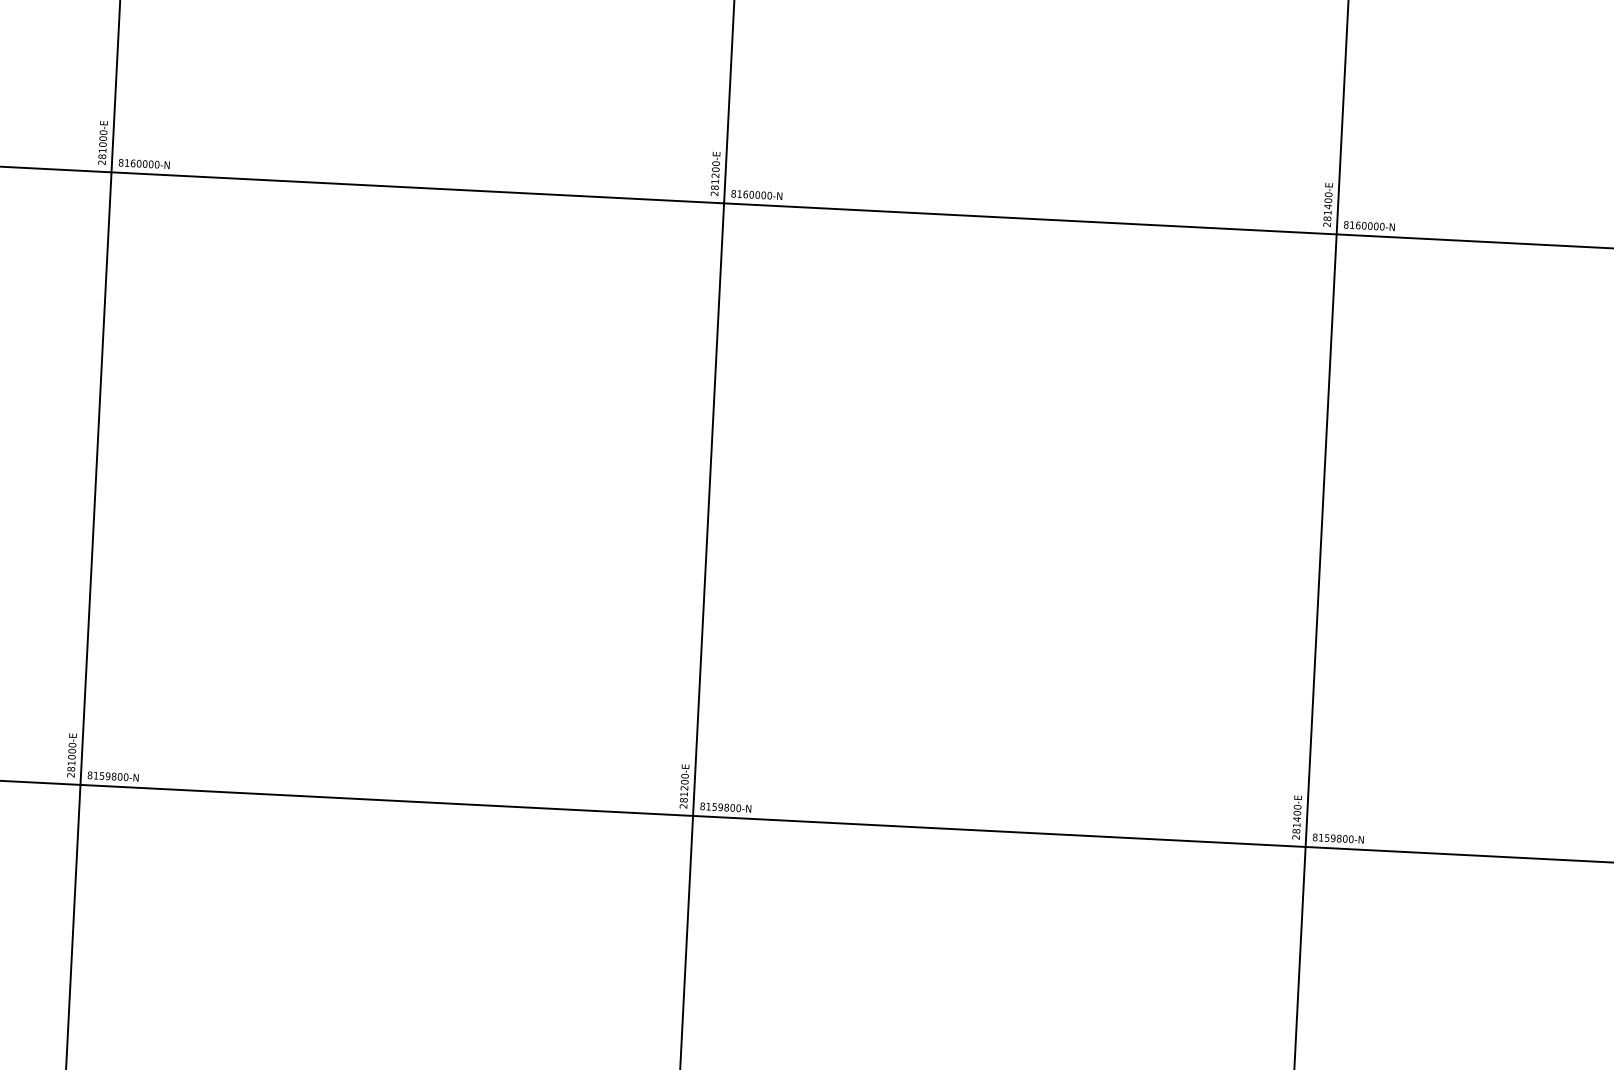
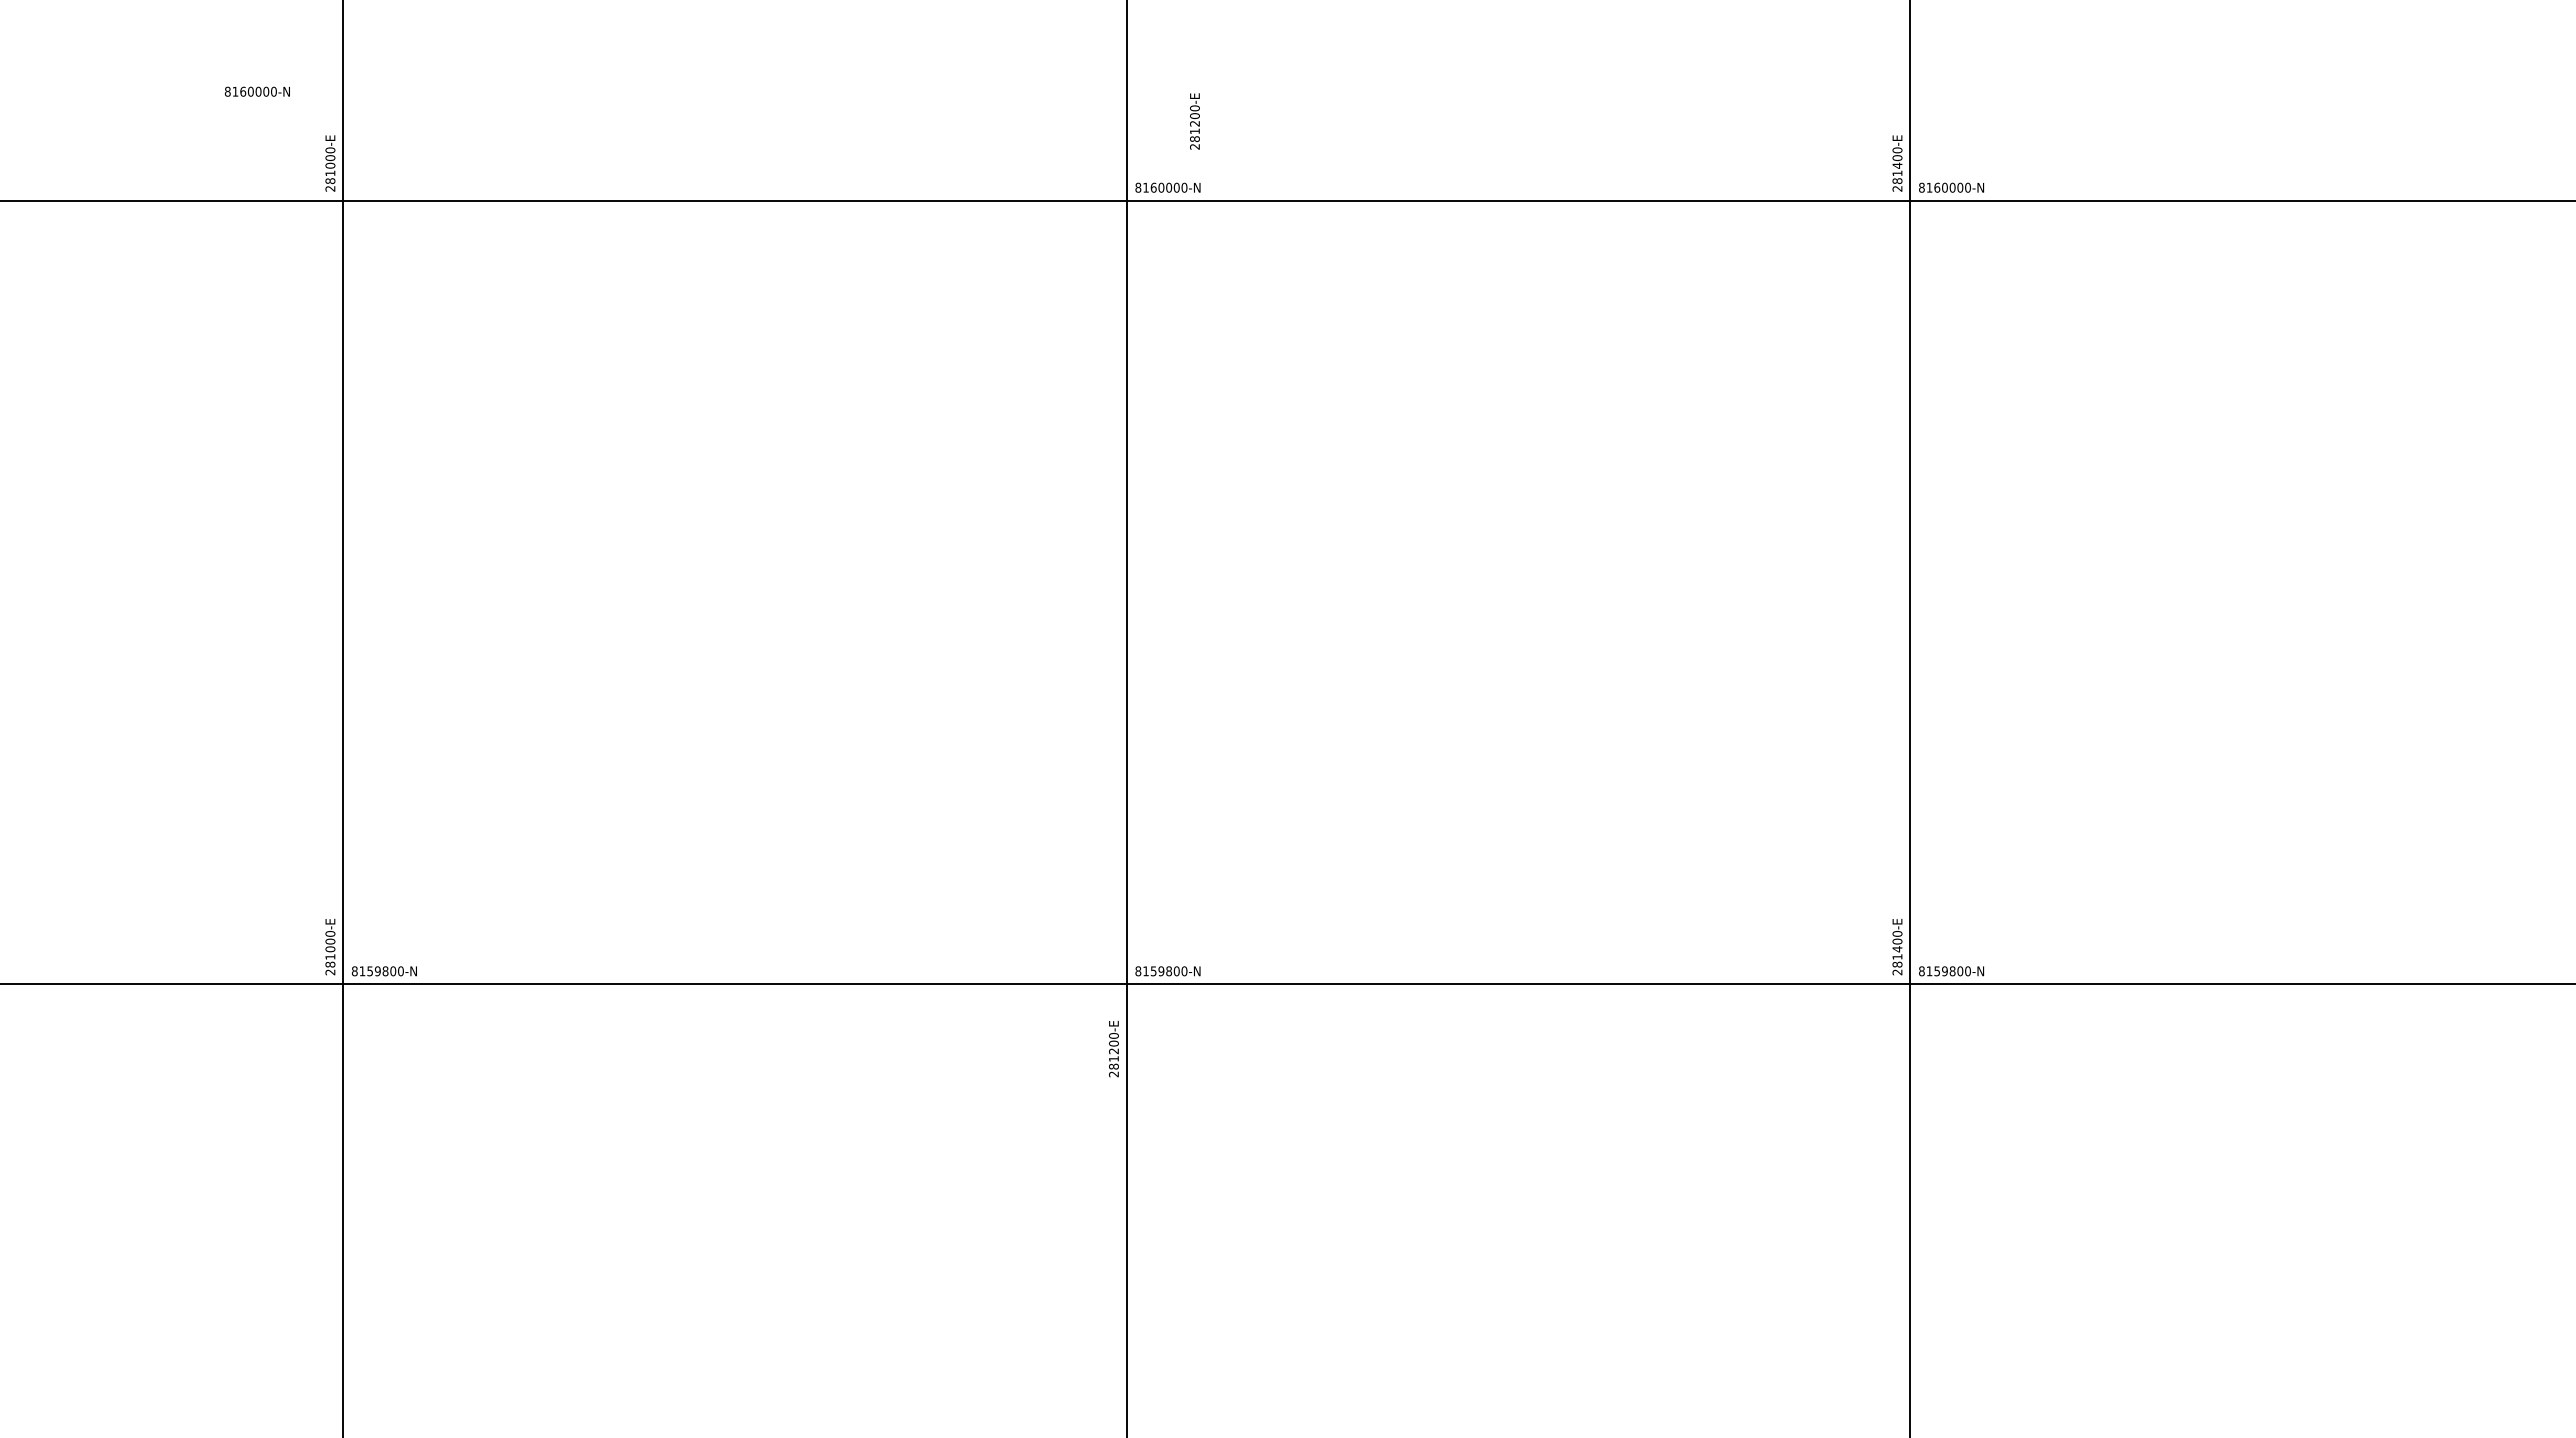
text: (144, 163) -> (257, 91), moved
text: (715, 173) -> (1194, 121), moved
text: (684, 786) -> (1113, 1048), moved

